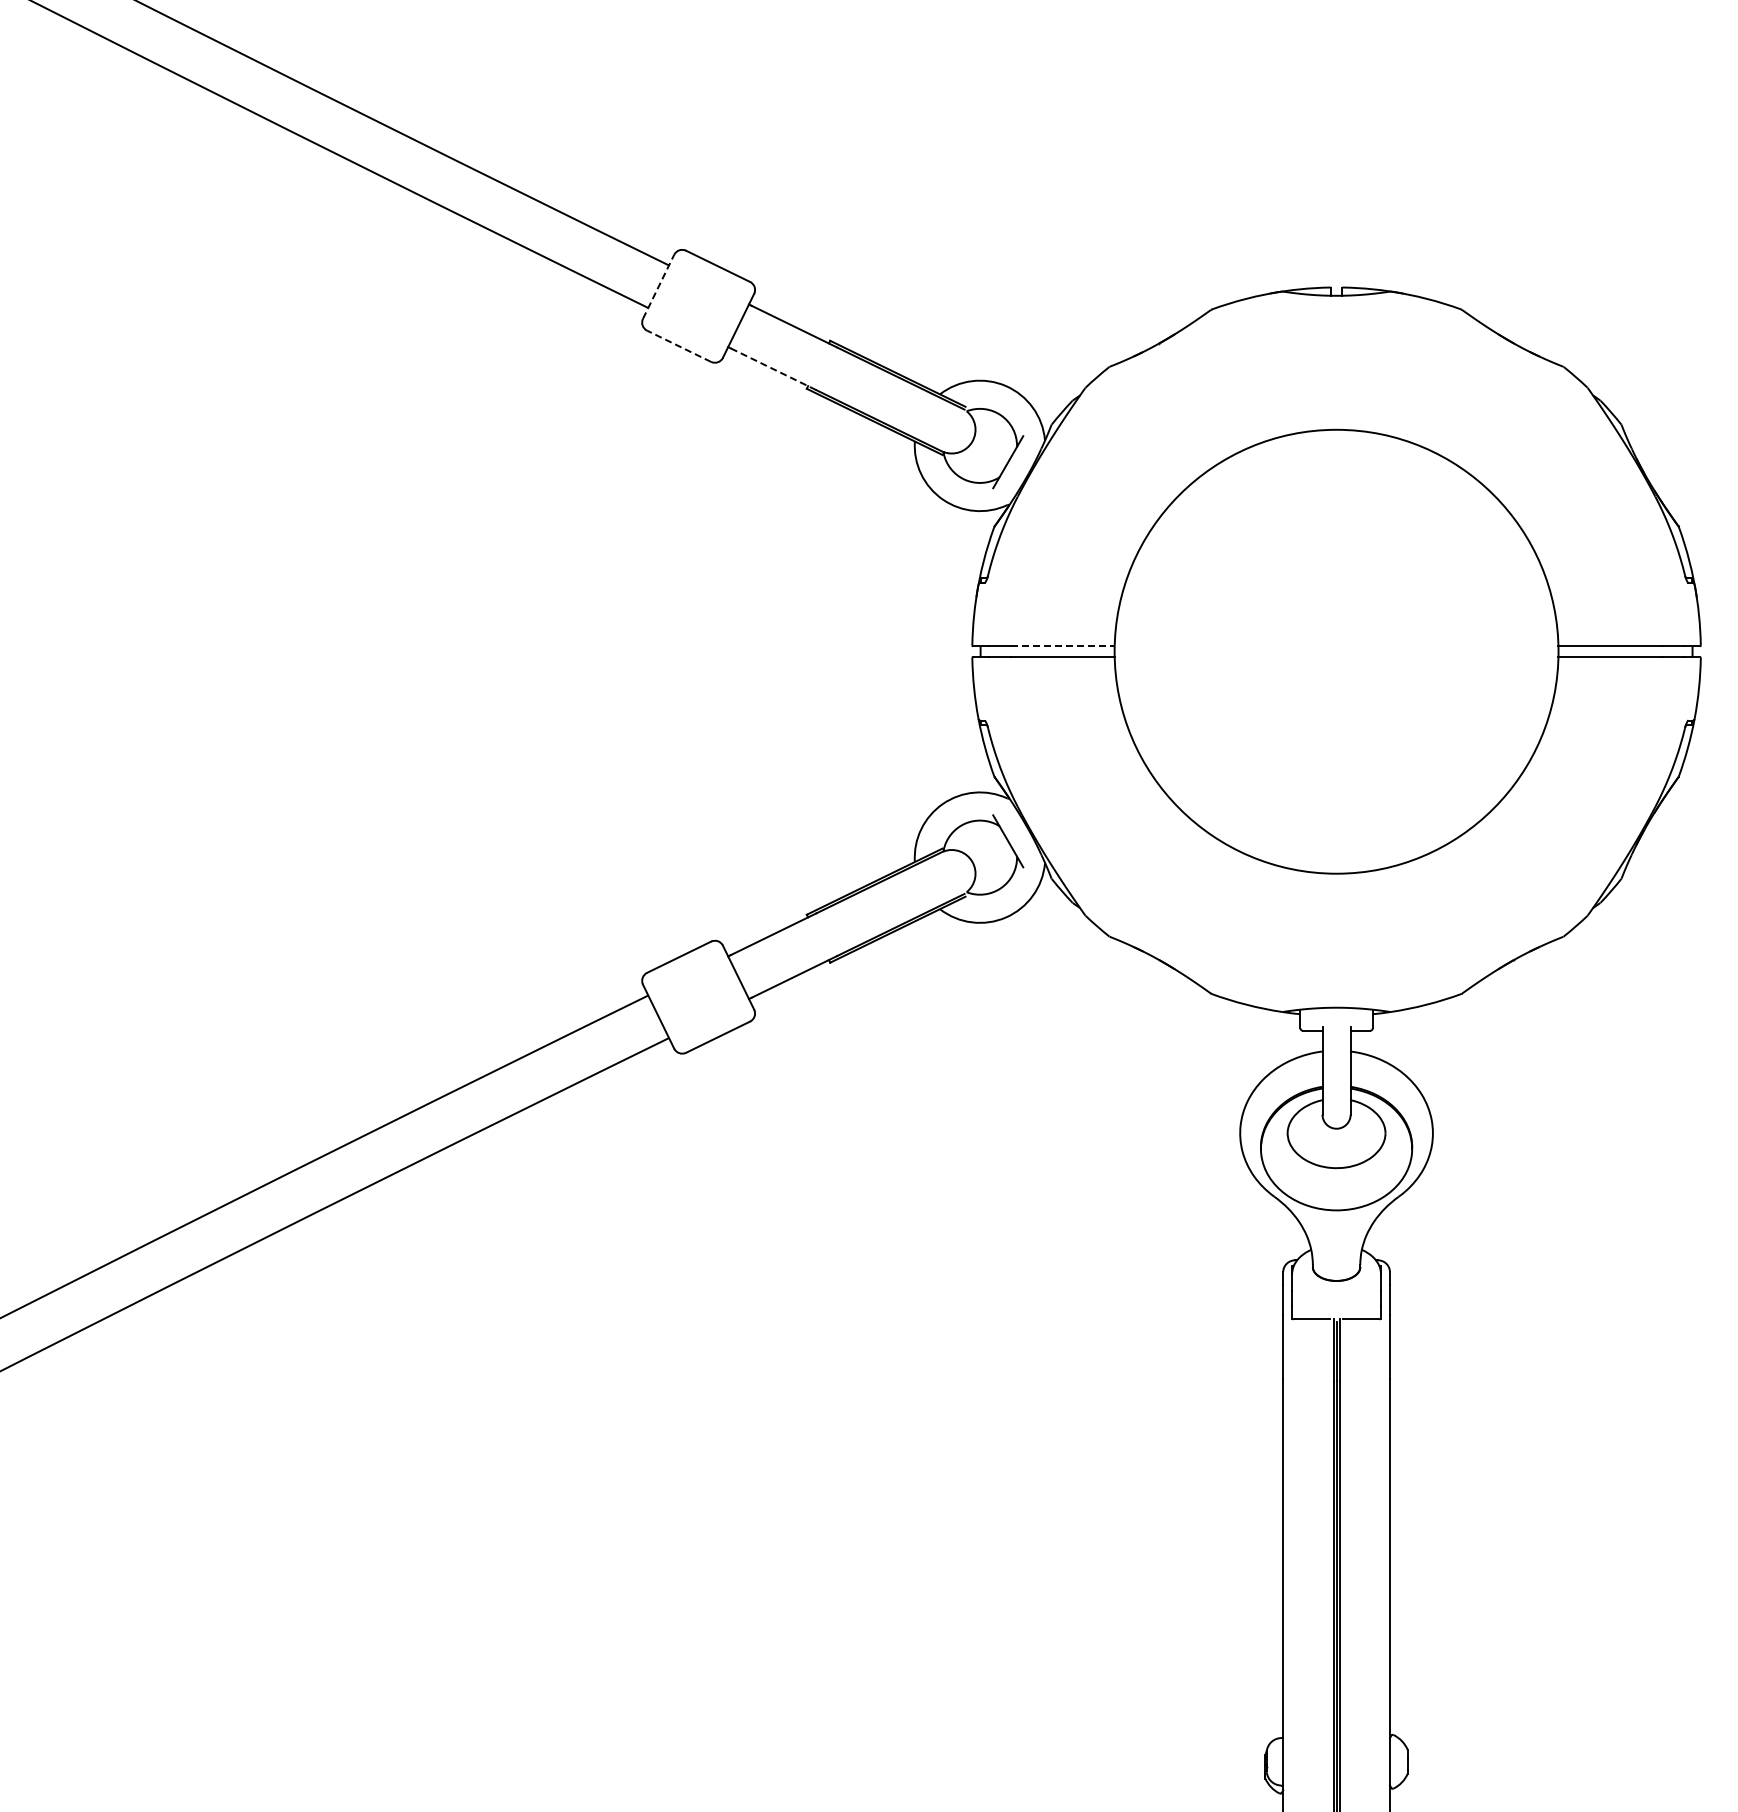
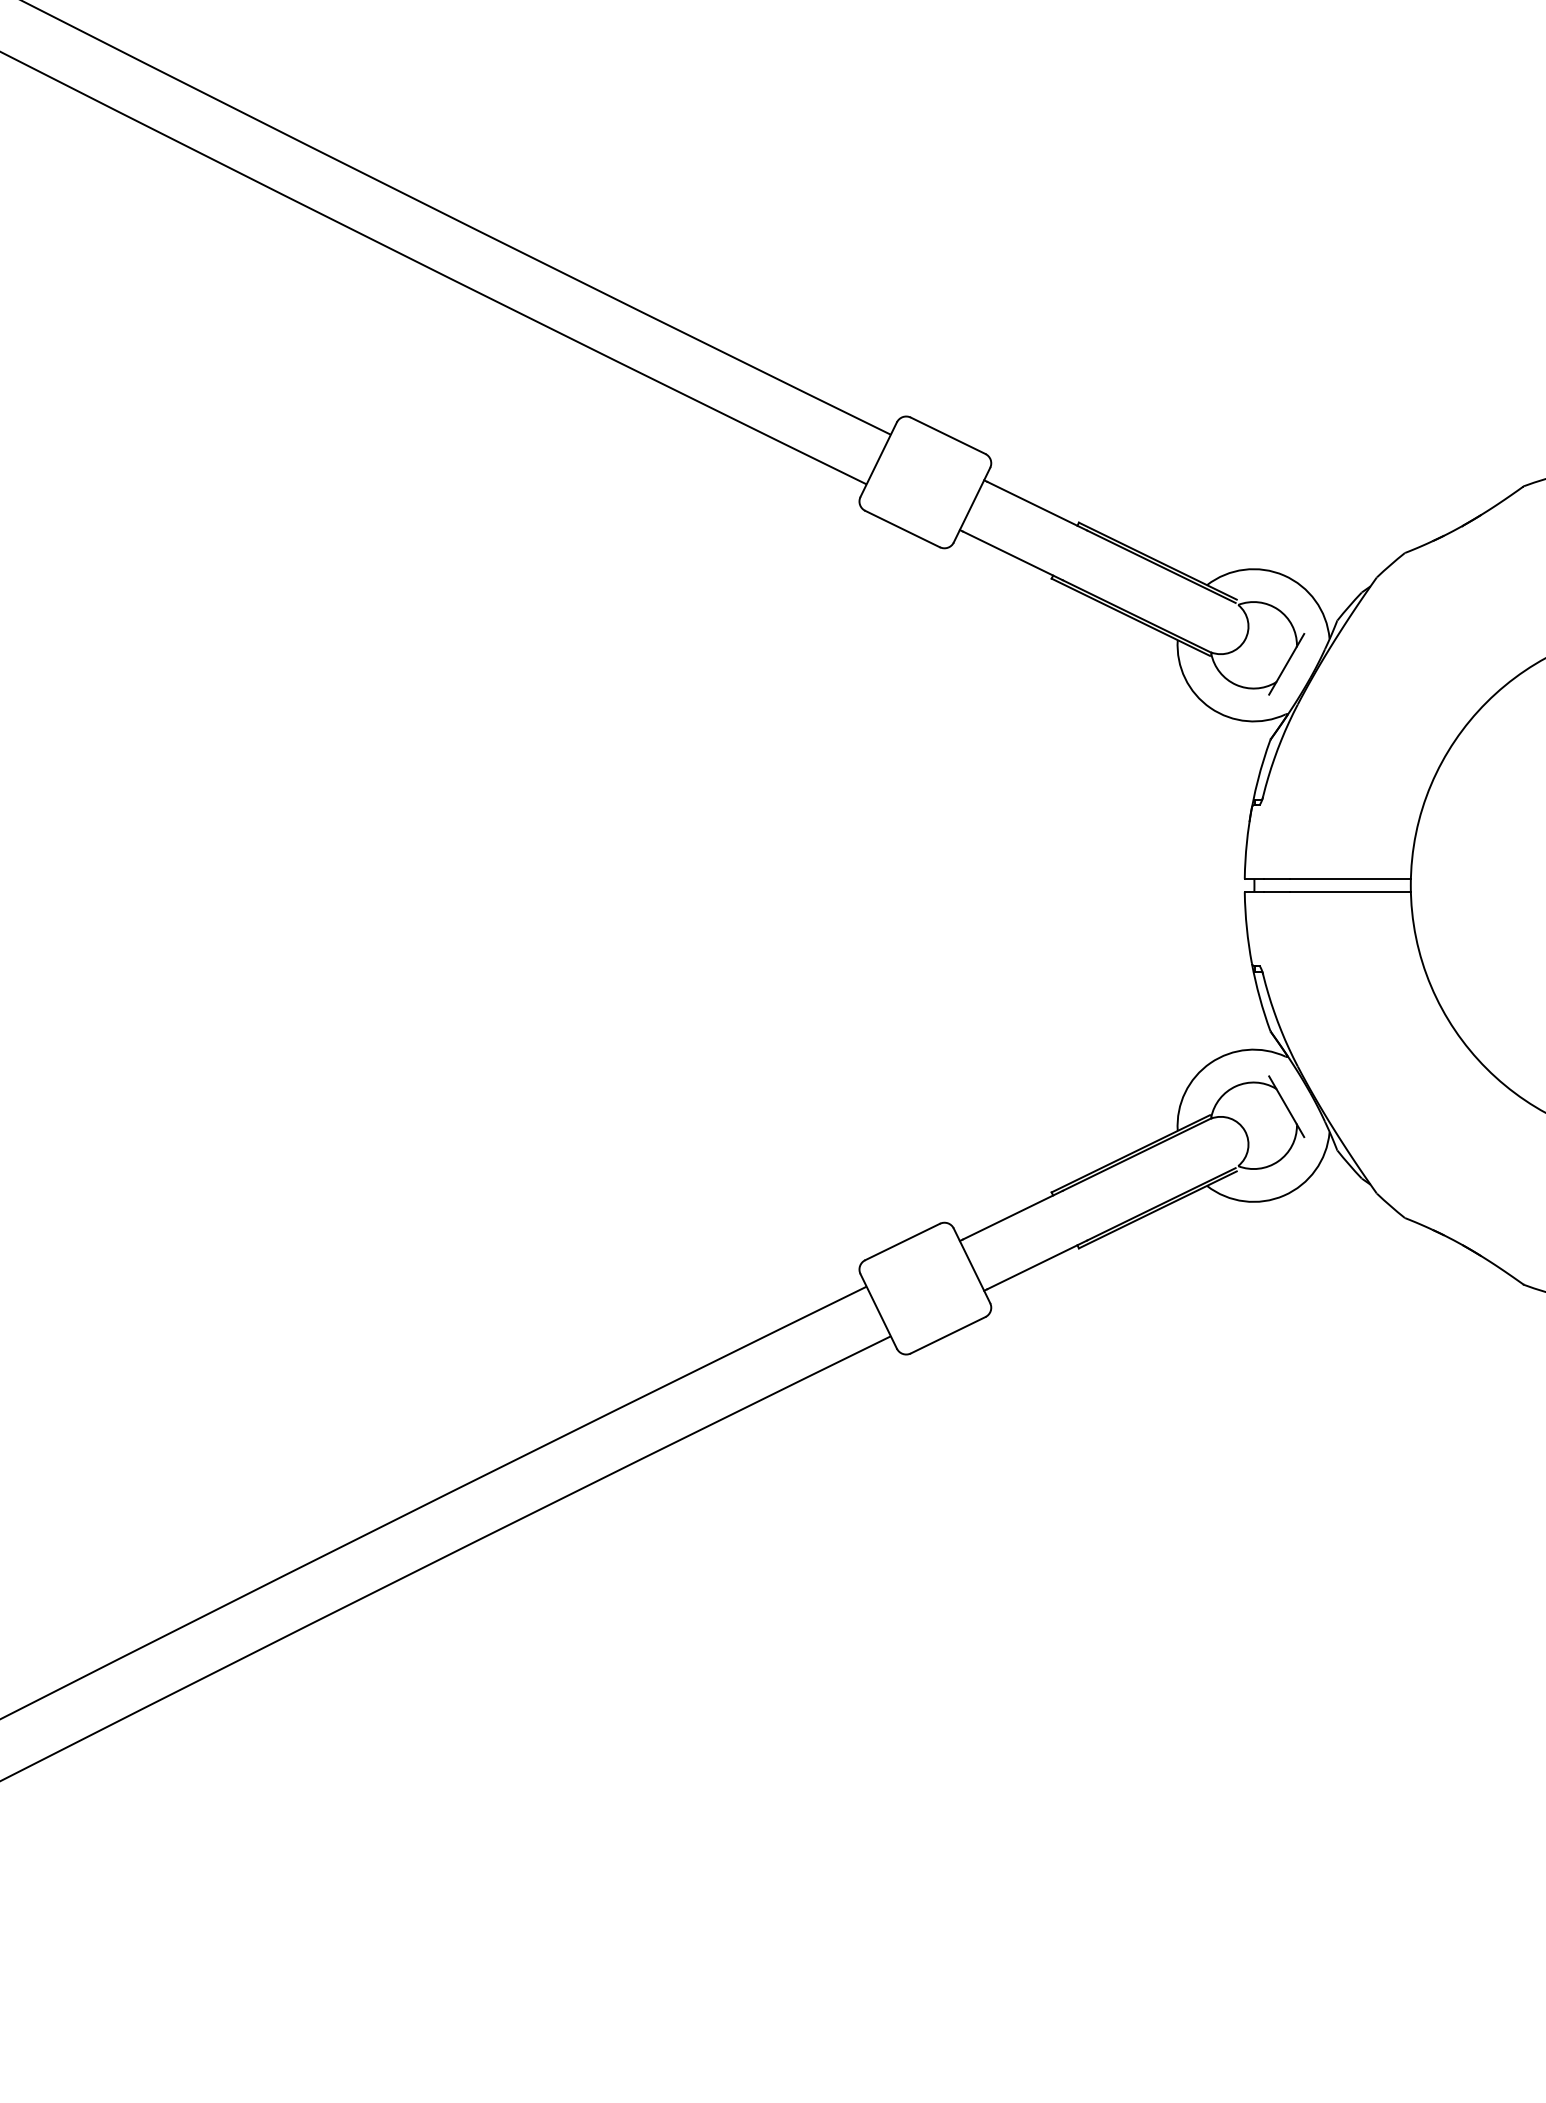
line: (658, 286) -> (878, 459), dashed -> solid
line: (679, 346) -> (903, 529), dashed -> solid
line: (773, 369) -> (1012, 556), dashed -> solid
line: (1062, 646) -> (1349, 879), dashed -> solid

